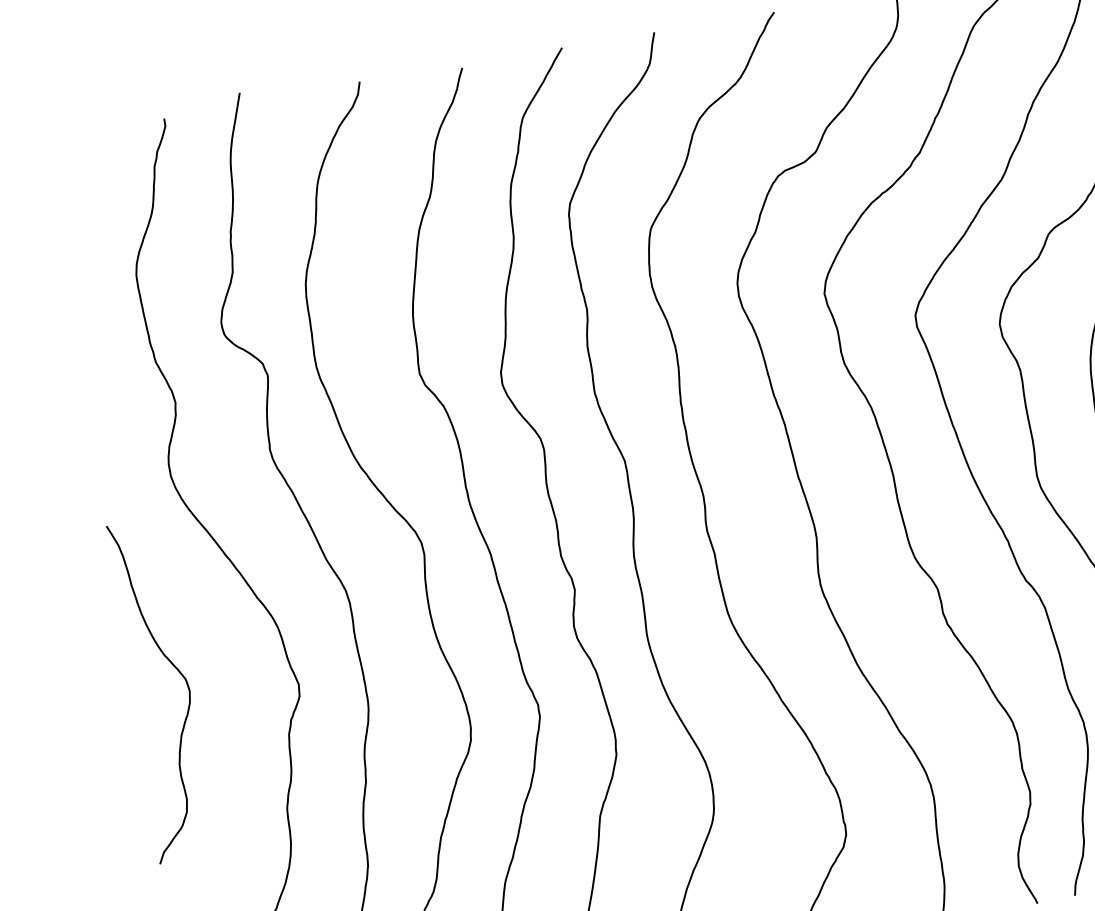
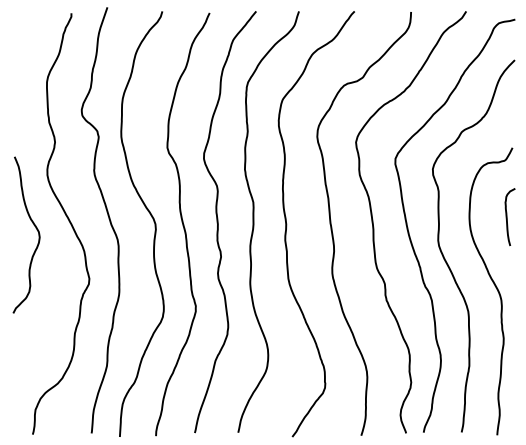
curve: (177, 673) -> (35, 228), moved

